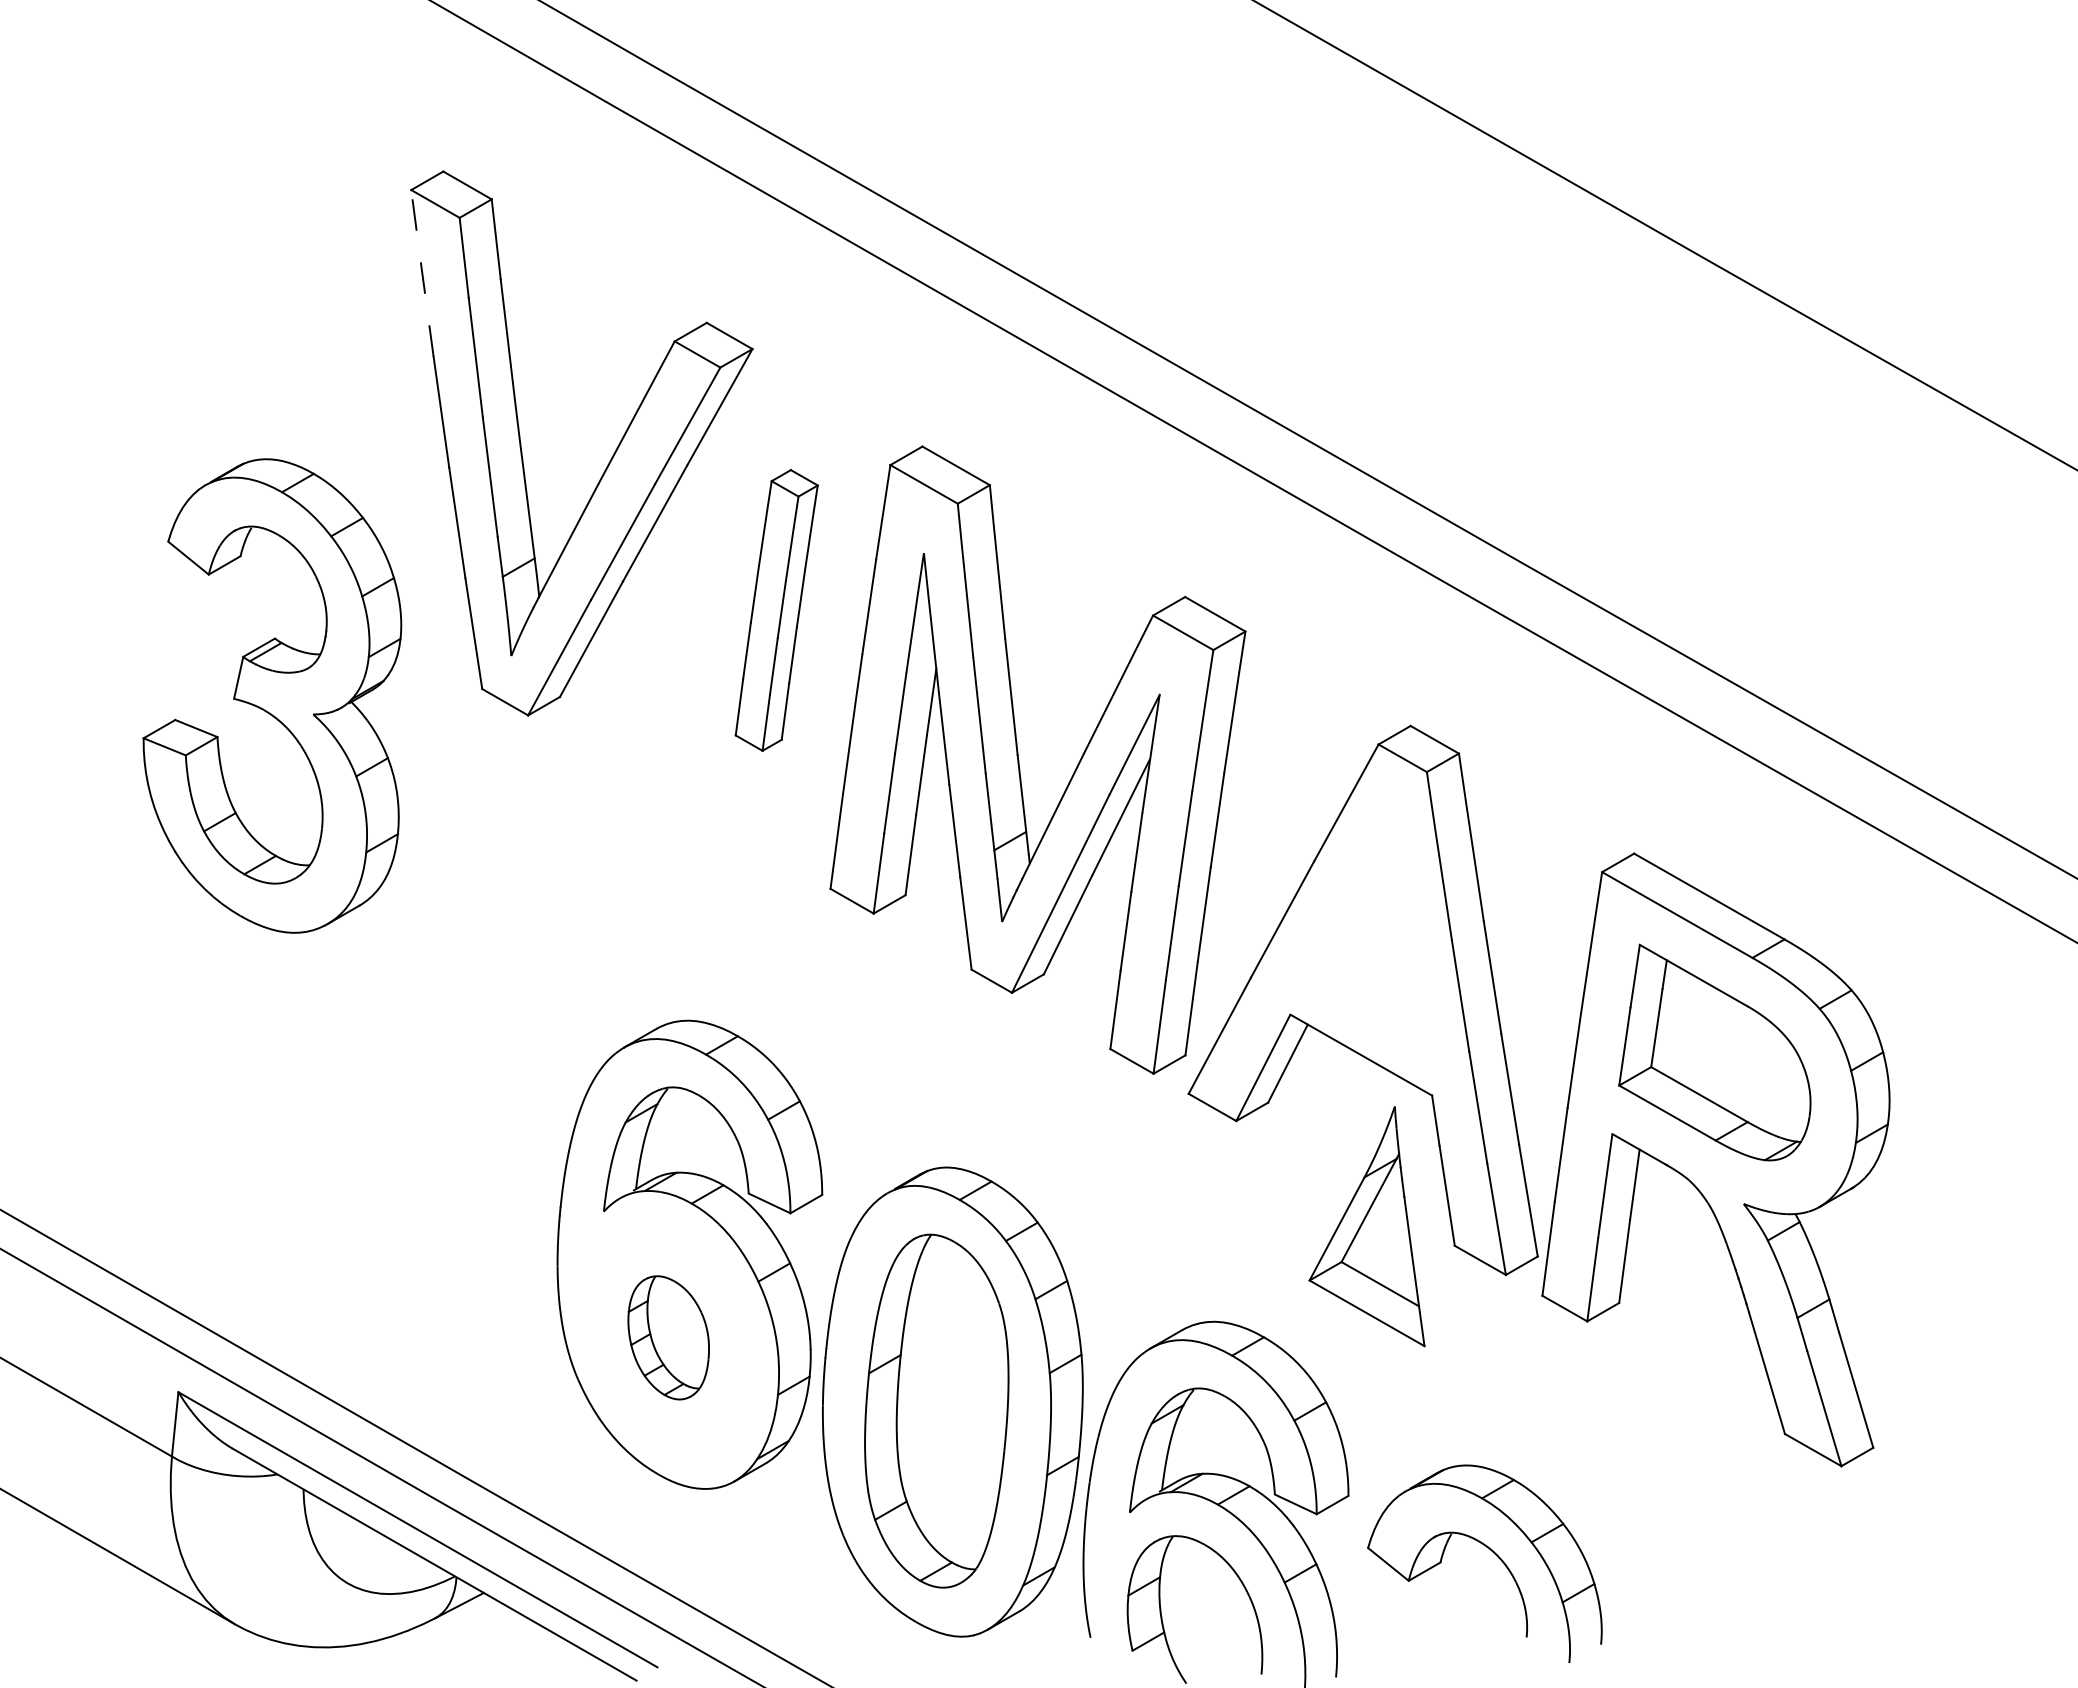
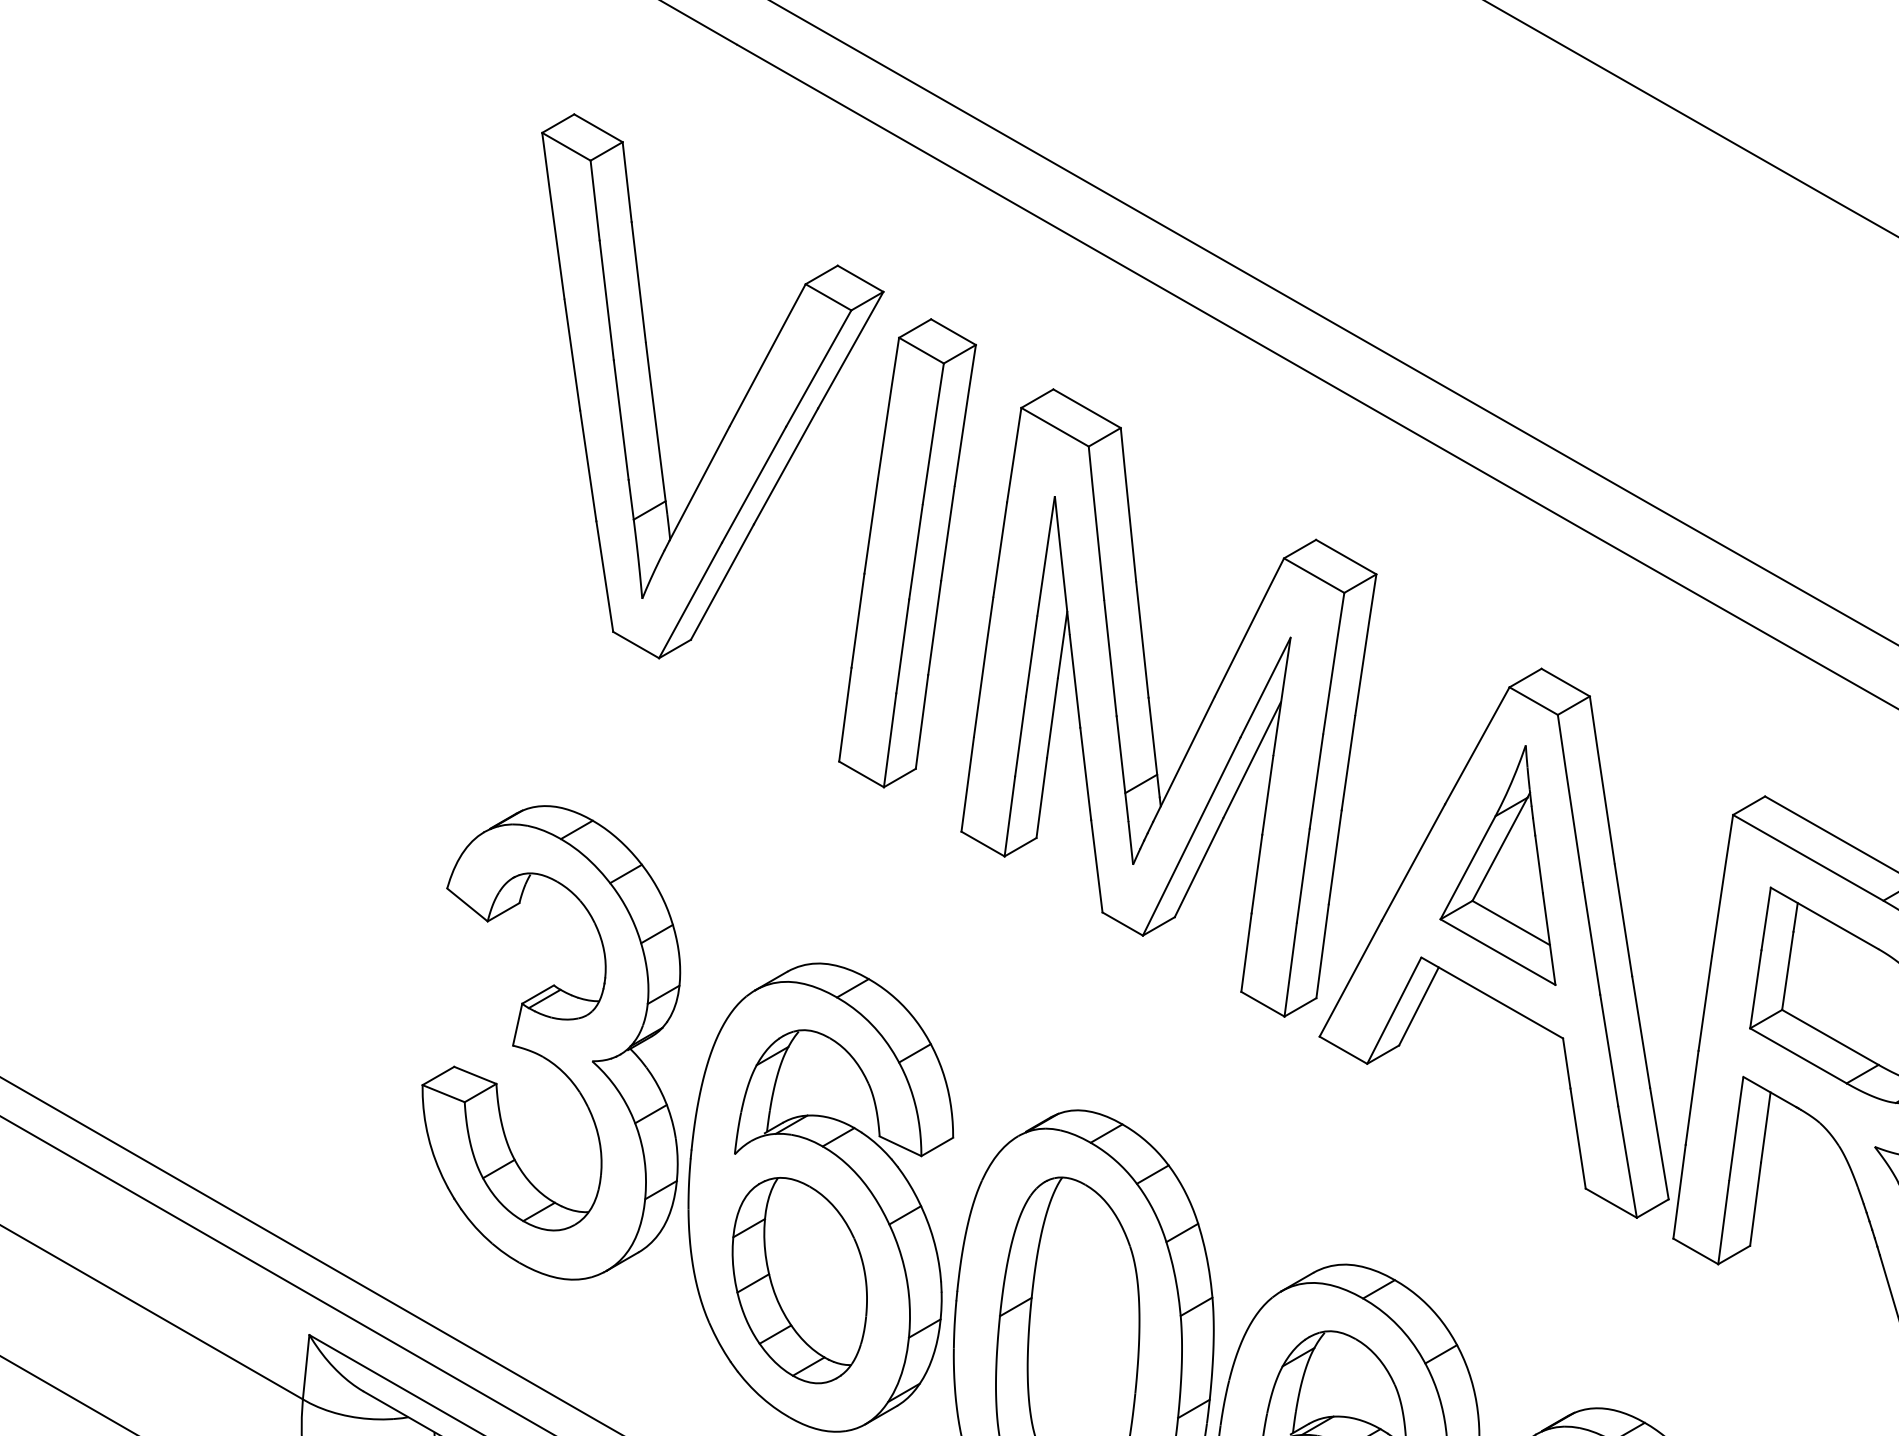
line: (422, 272) -> (553, 215), dashed -> solid
part: (776, 610) -> (907, 553), size x1.67
part: (272, 695) -> (551, 1042), moved
part: (1366, 1226) -> (1497, 865), moved
part: (668, 1337) -> (799, 1280), size x1.67

